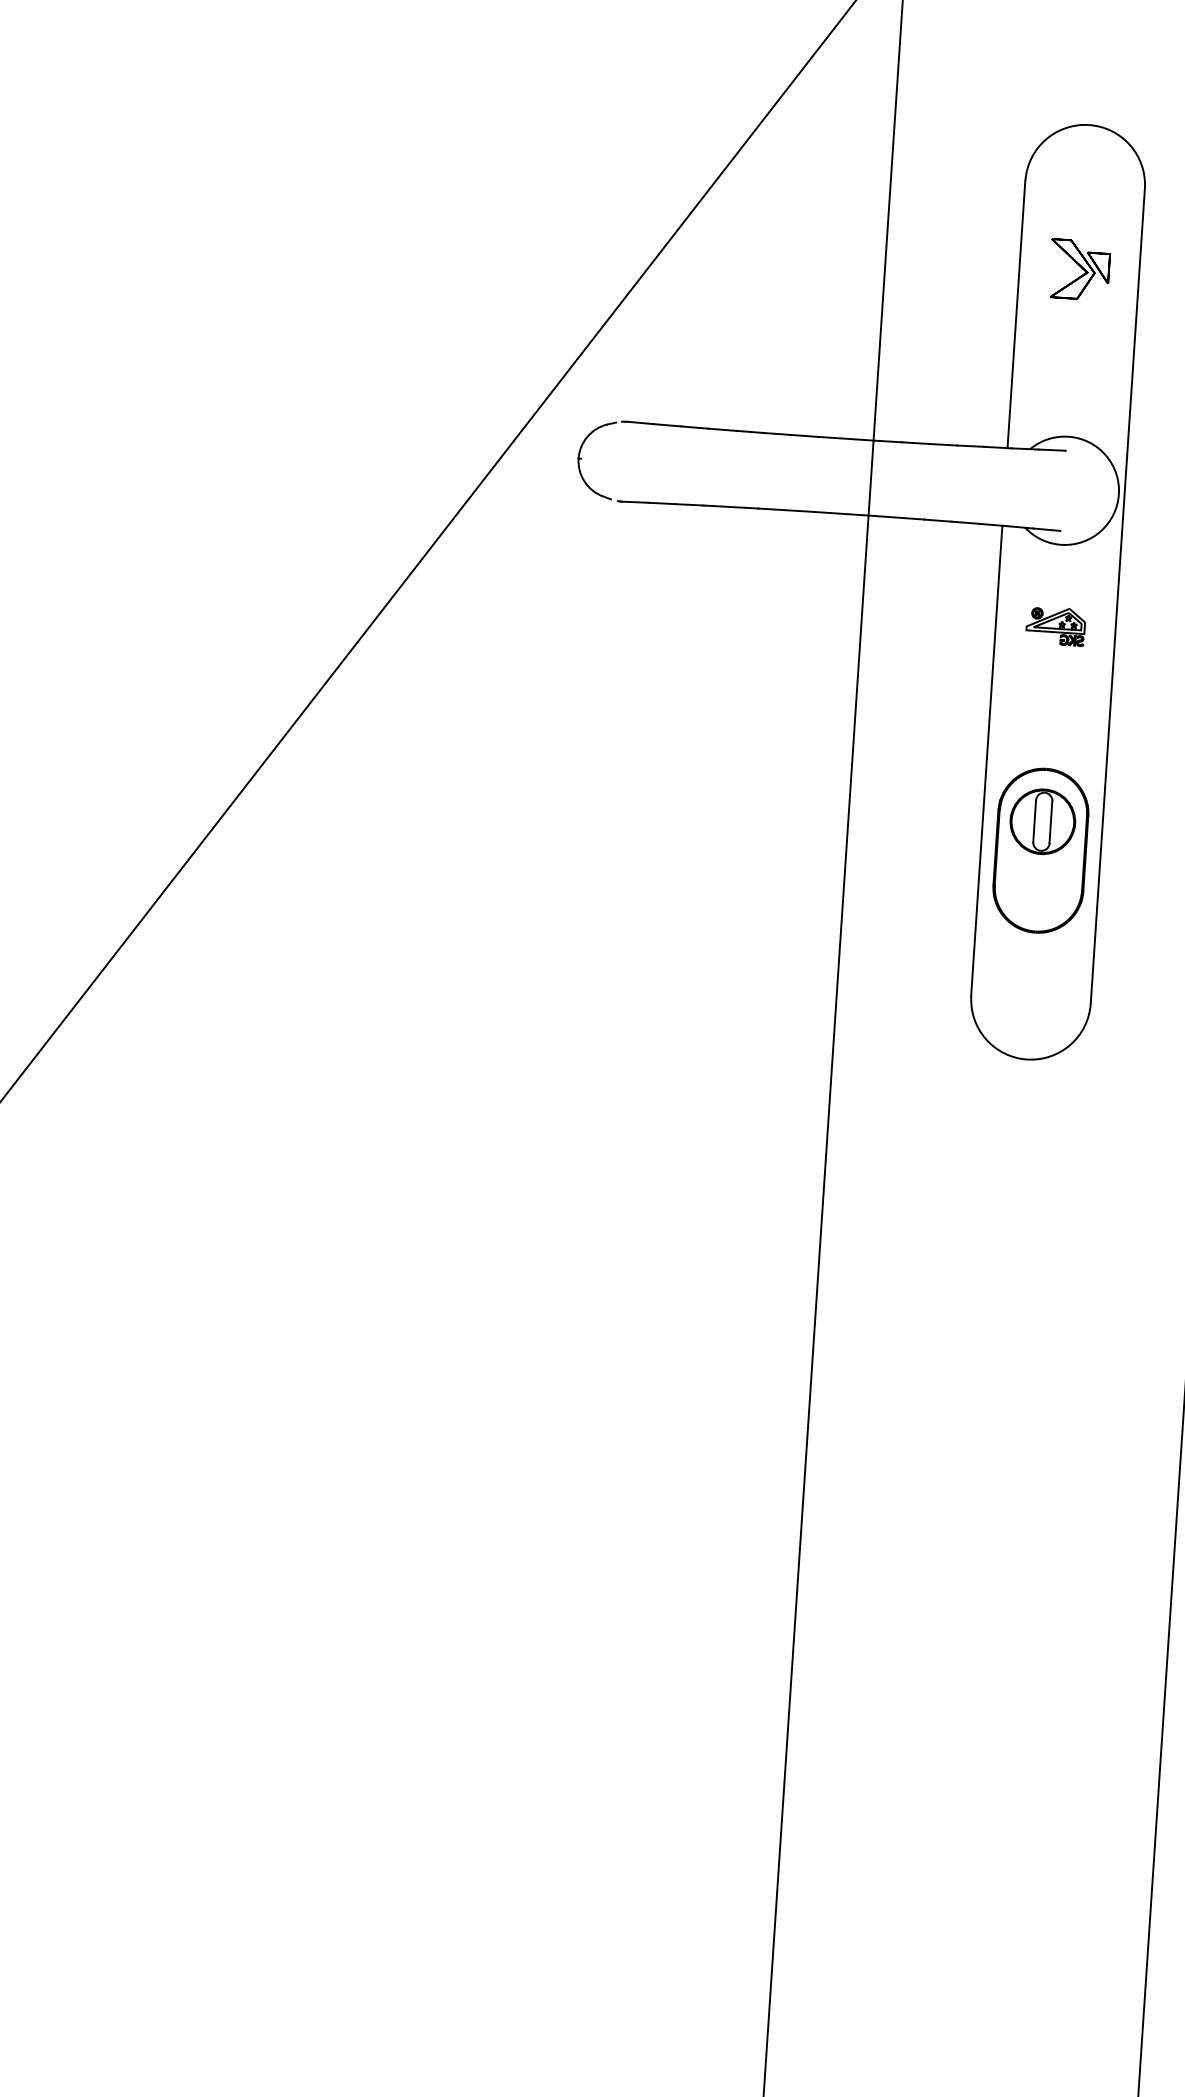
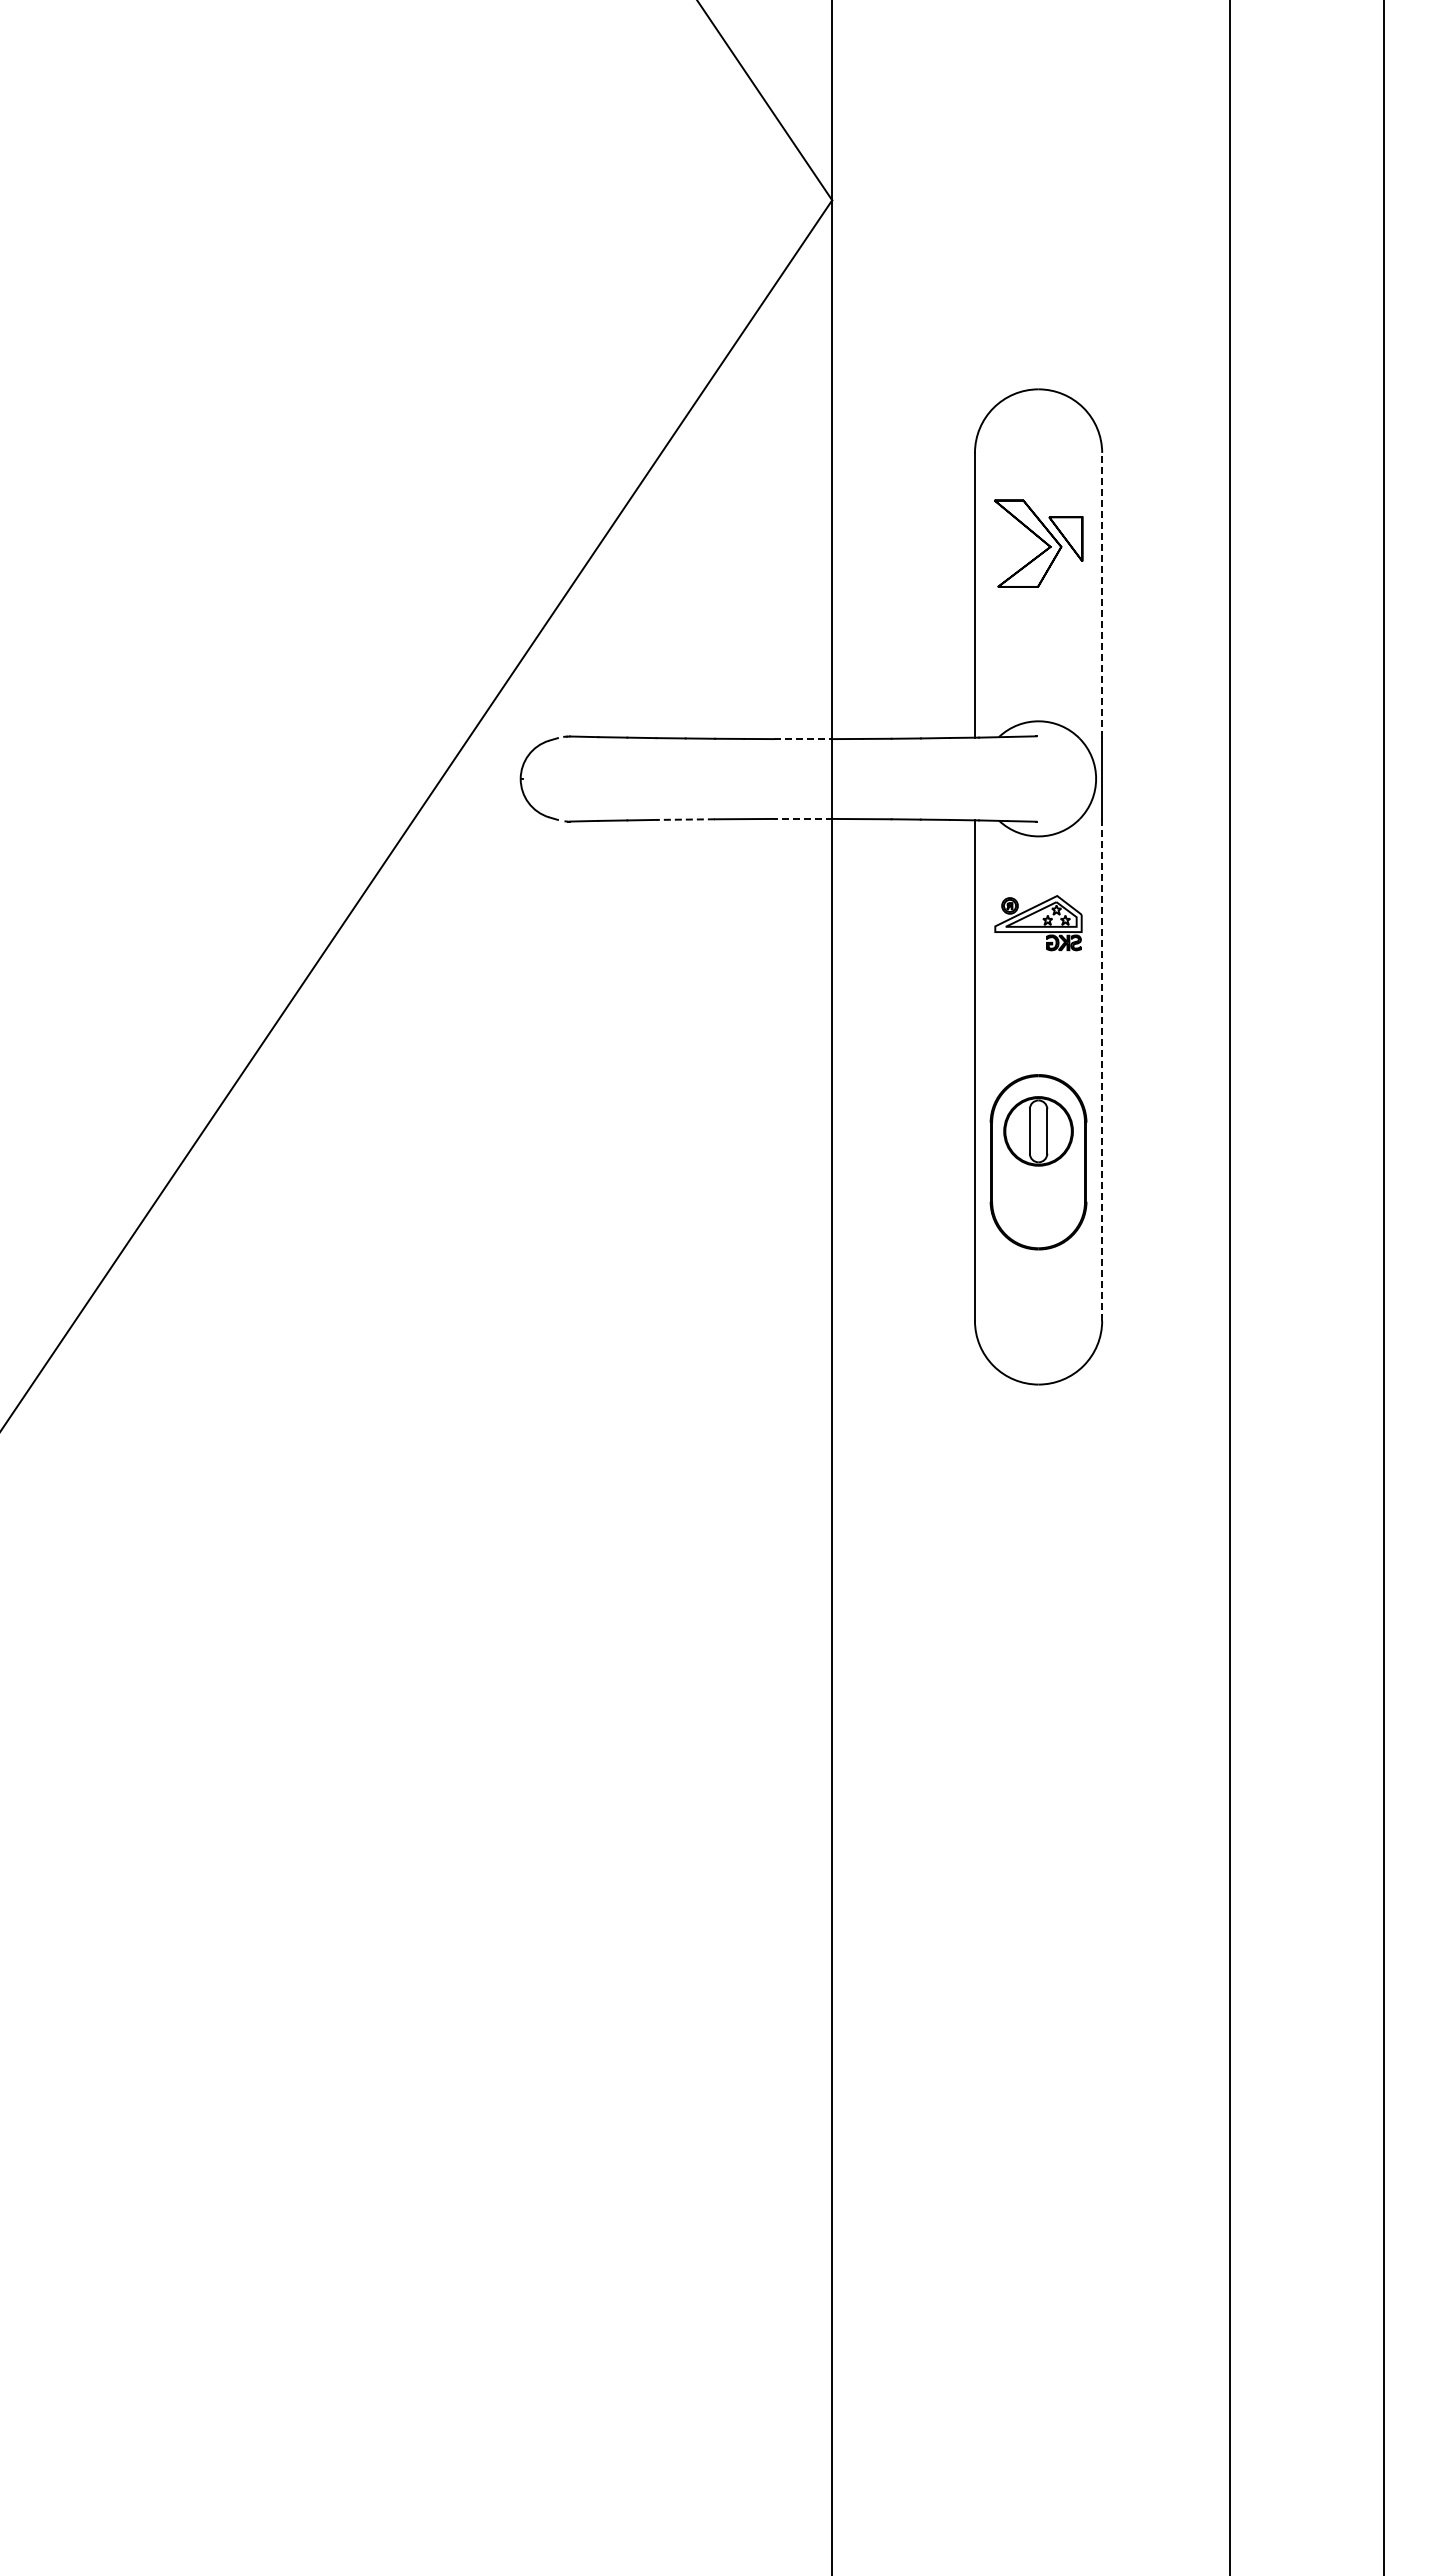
part: (1079, 269) -> (1038, 543), size x1.4
line: (1136, 321) -> (1102, 594), solid -> dashed
line: (846, 439) -> (803, 739), solid -> dashed
line: (730, 506) -> (685, 819), solid -> dashed
line: (841, 513) -> (803, 818), solid -> dashed
part: (1055, 625) -> (1038, 922), size x1.4
line: (1106, 768) -> (1102, 1070), solid -> dashed

